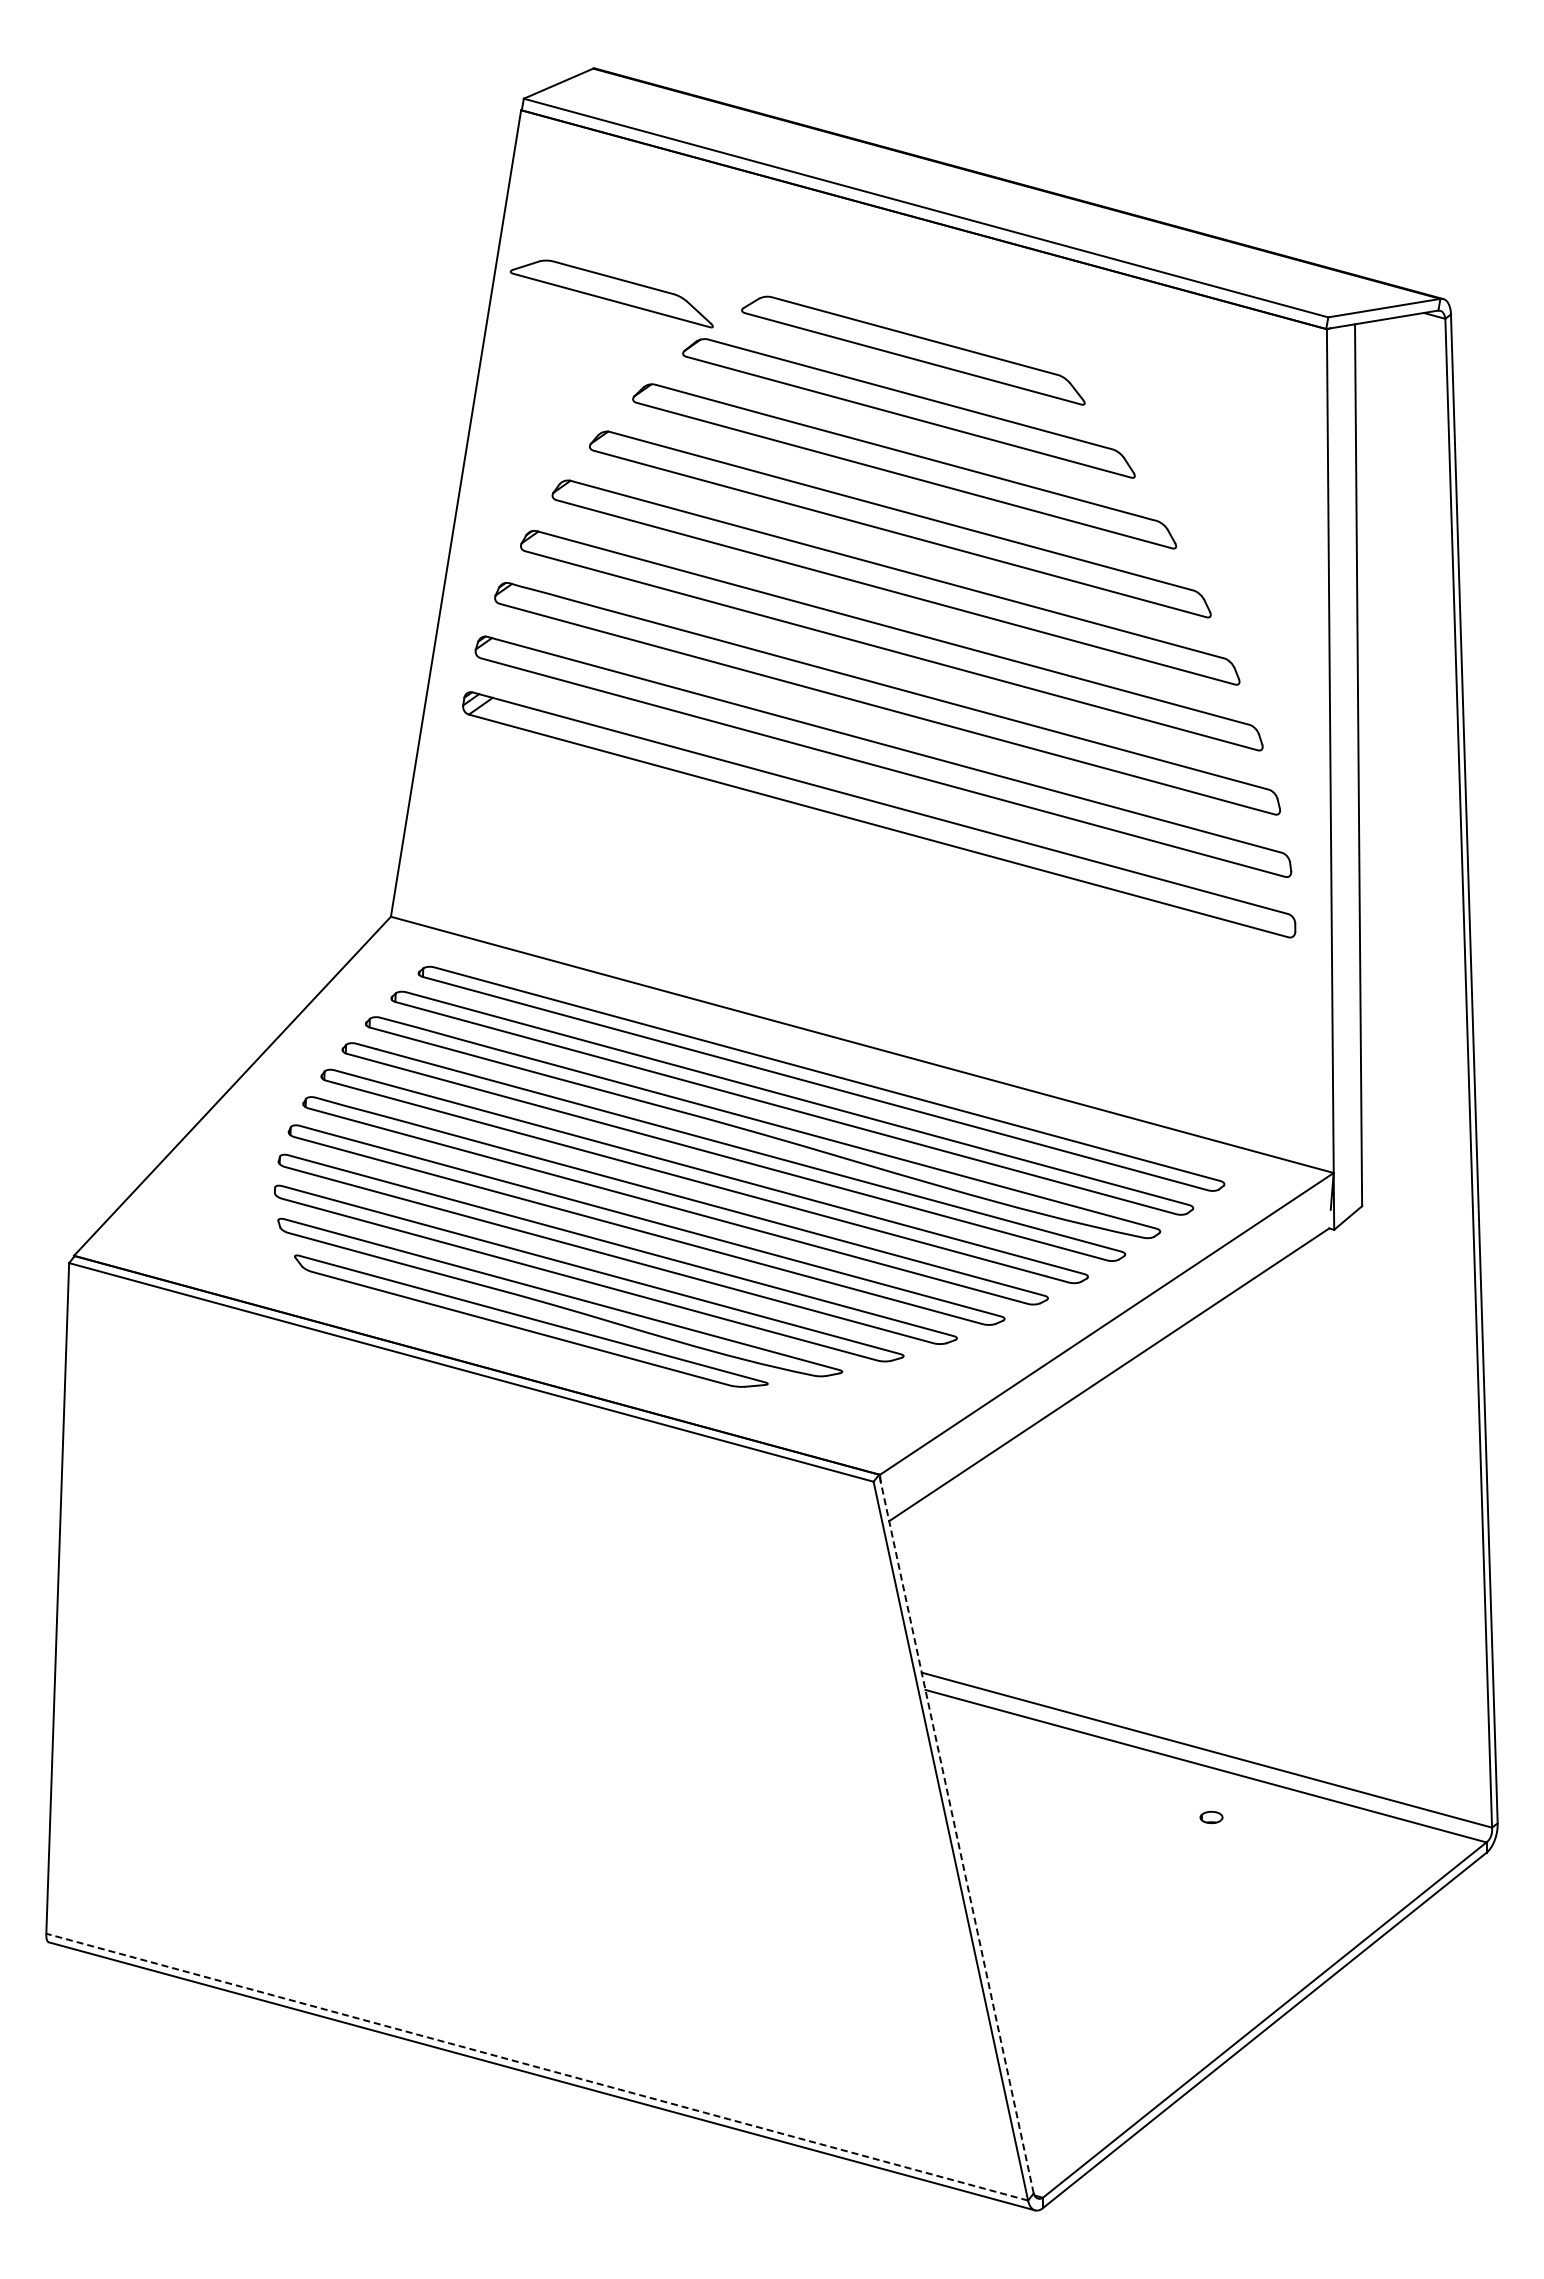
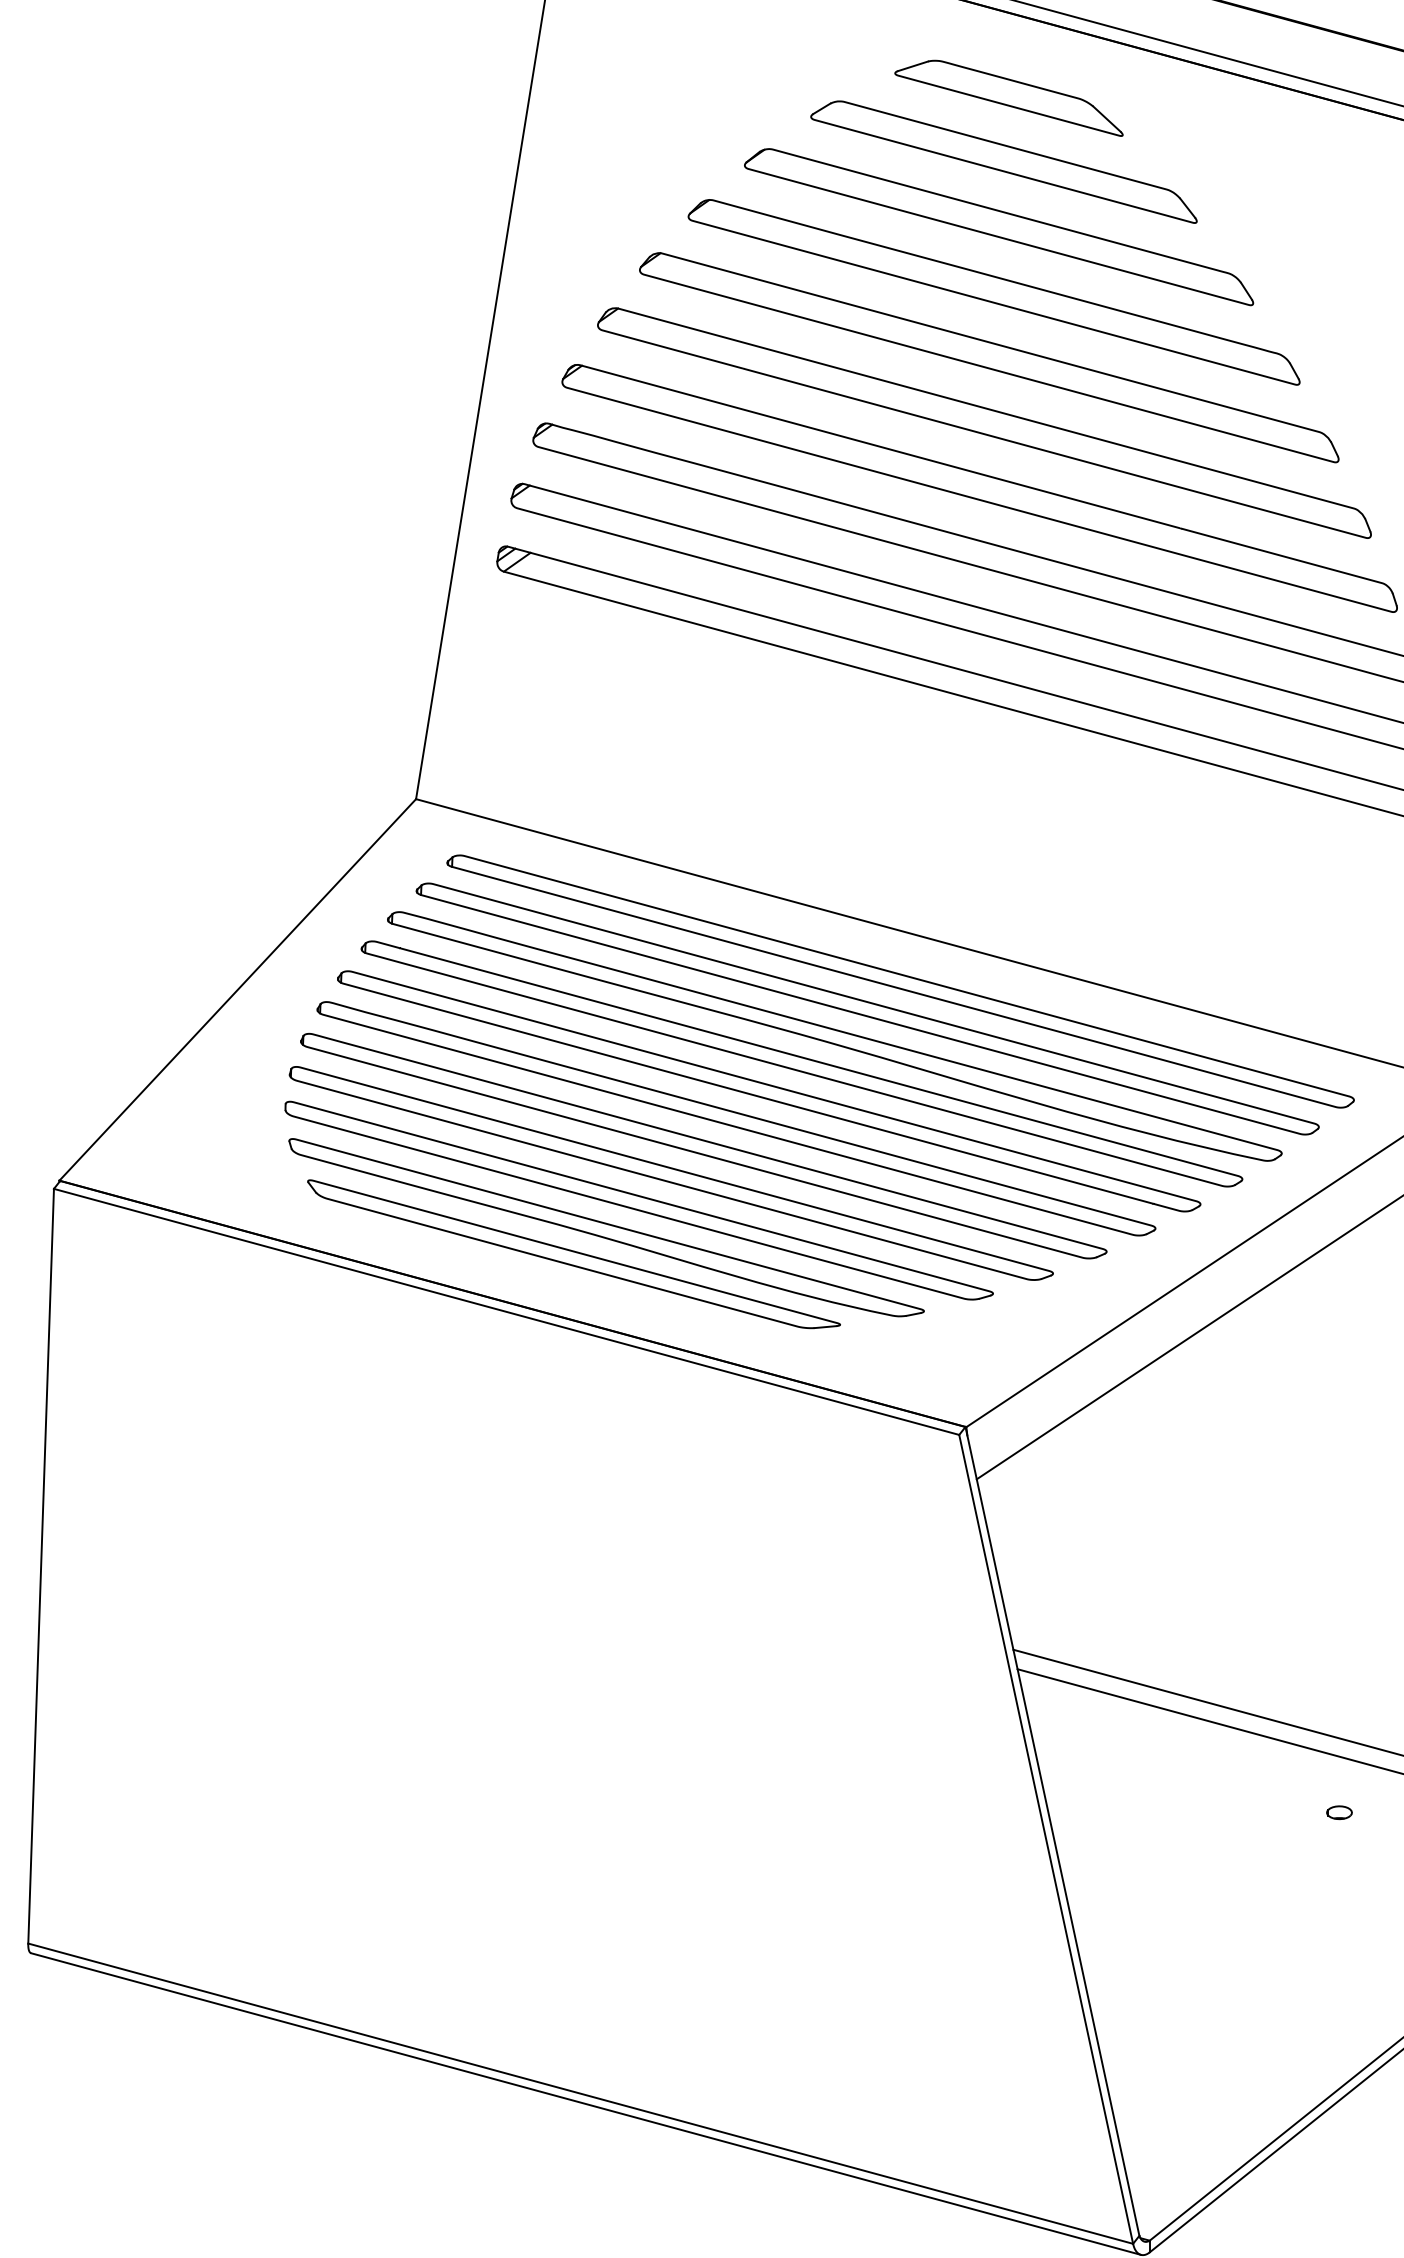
part: (611, 293) -> (1008, 97), moved
line: (956, 1834) -> (1052, 1831), dashed -> solid
line: (537, 2067) -> (581, 2094), dashed -> solid

